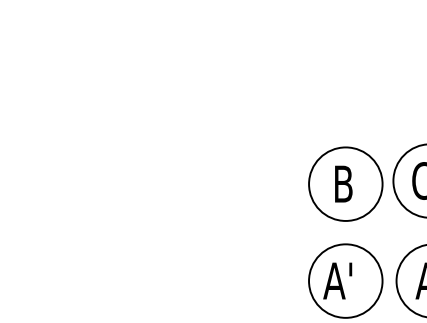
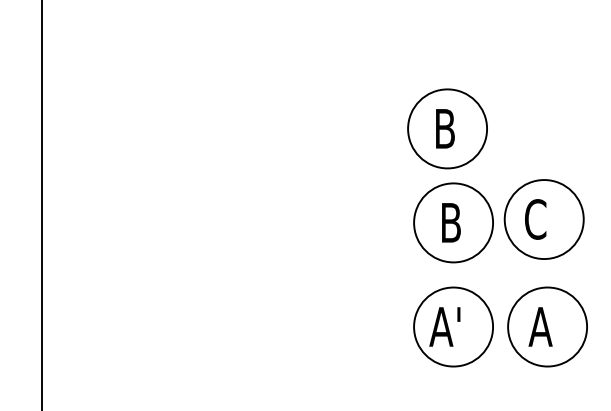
part: (340, 96) -> (447, 128), added

